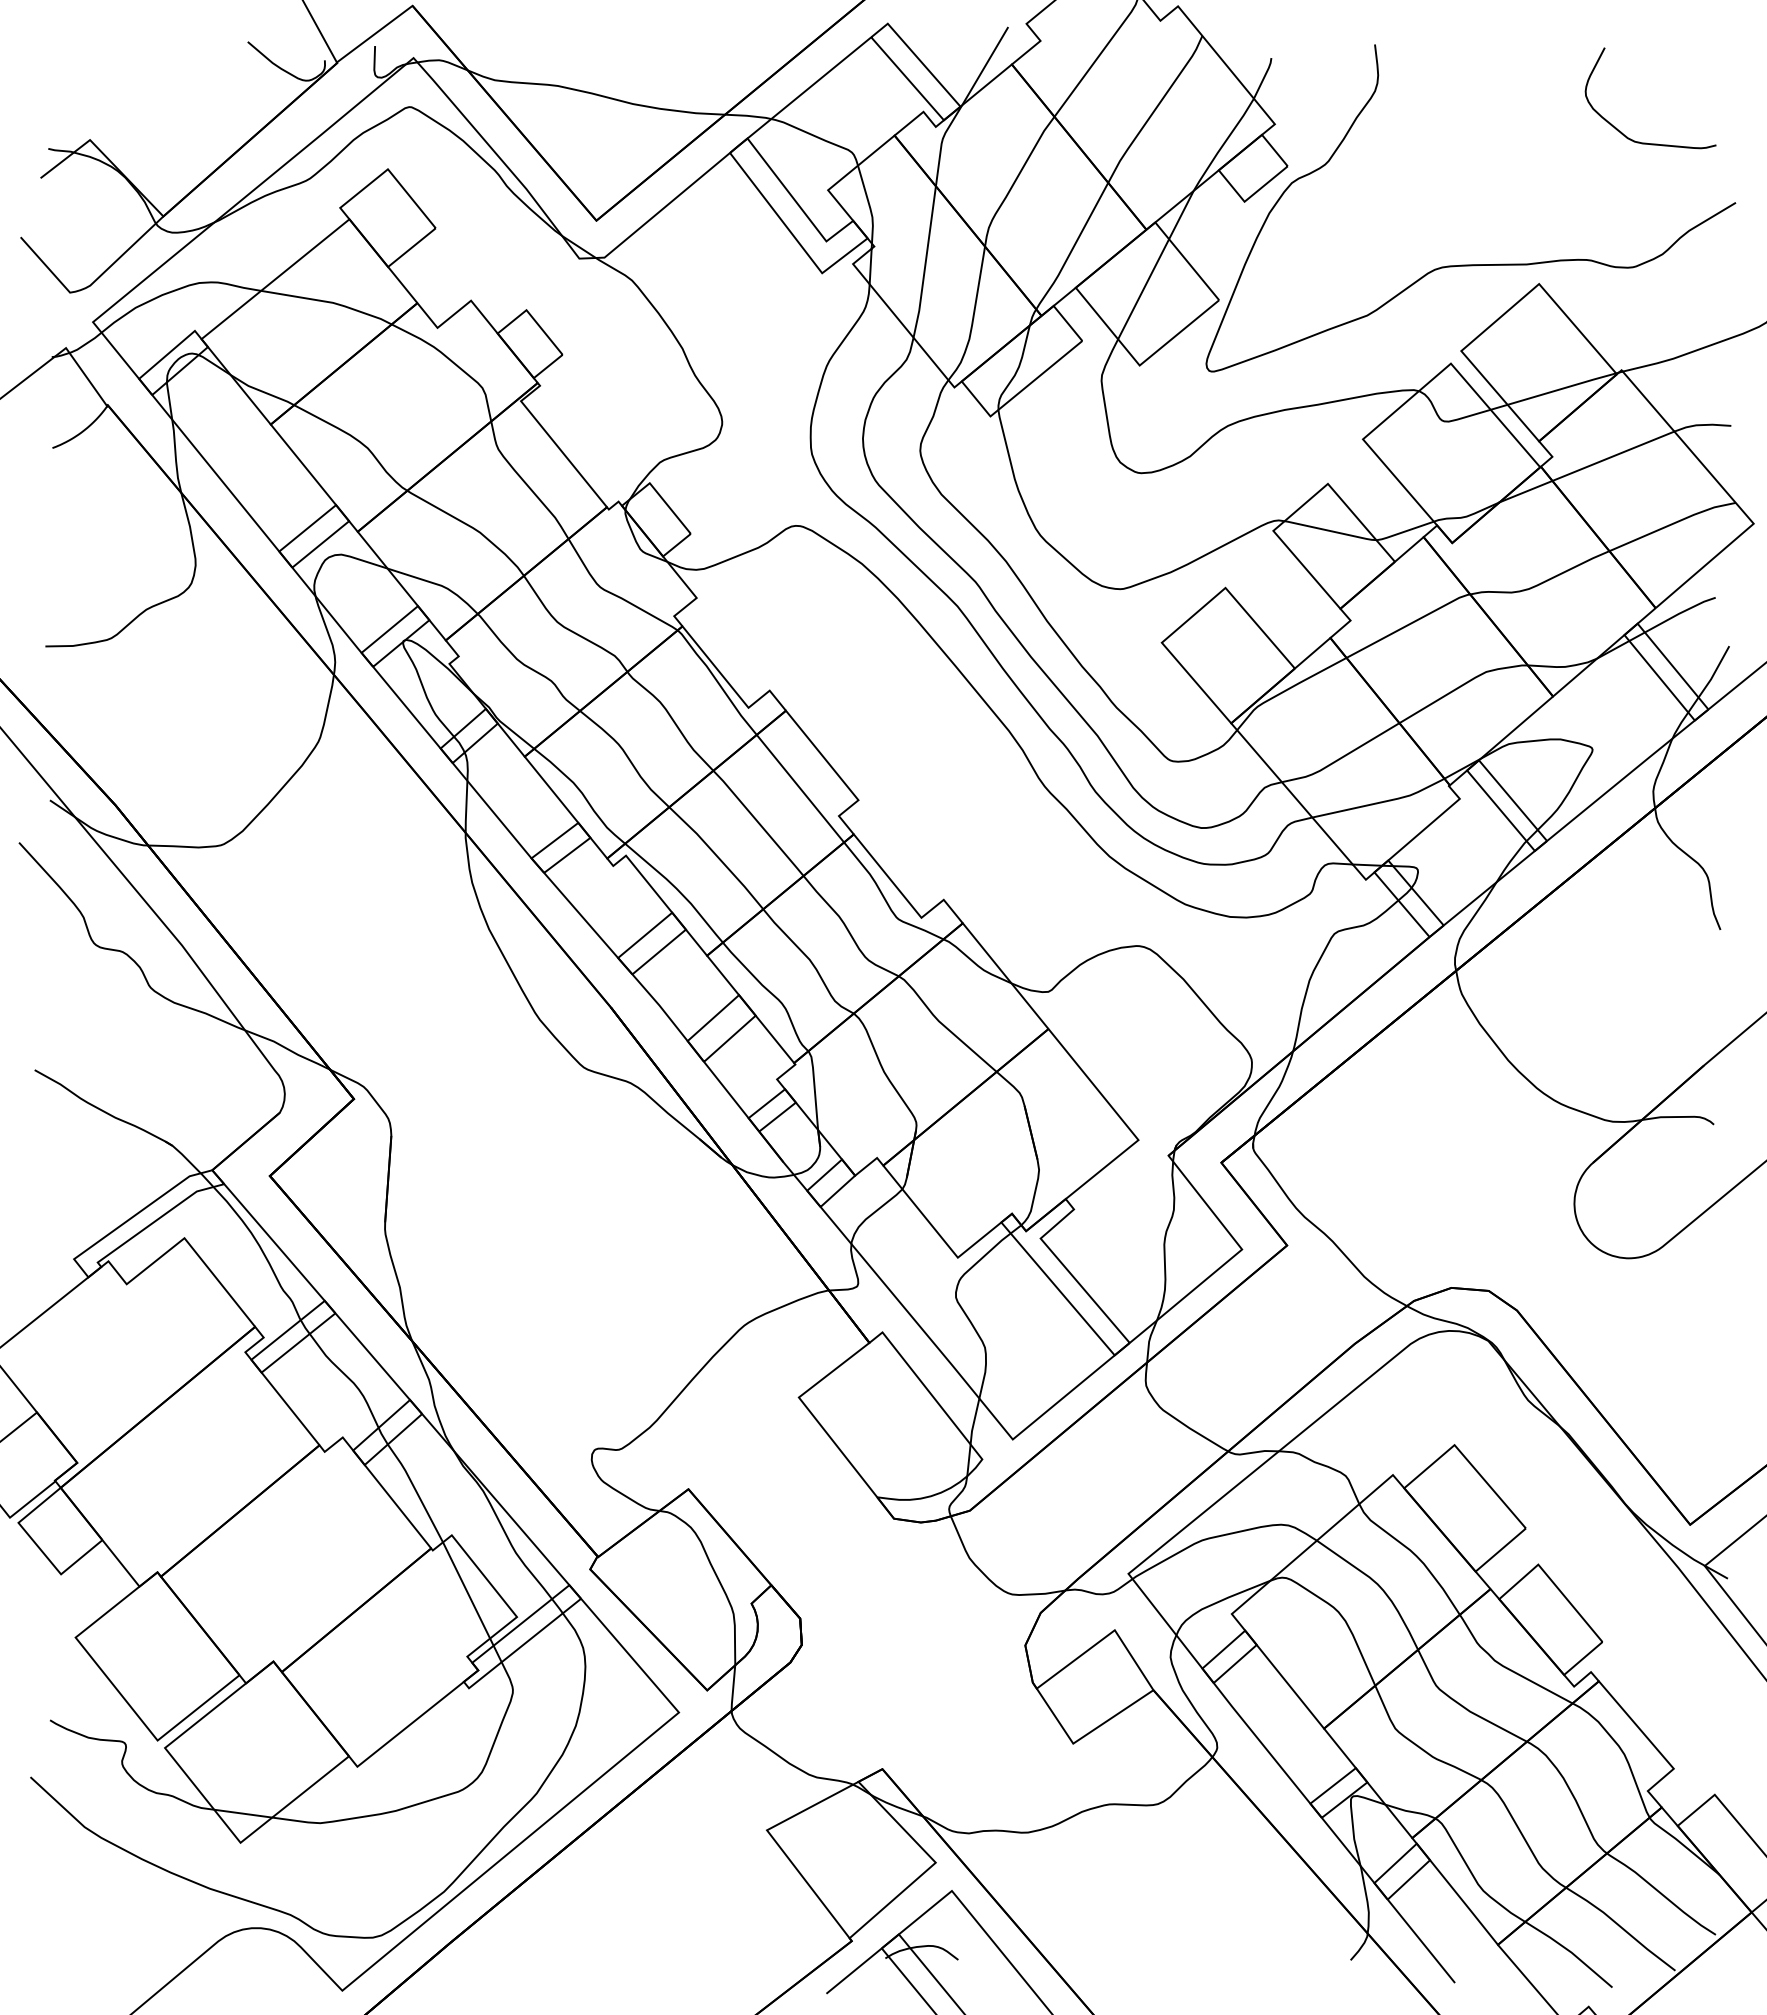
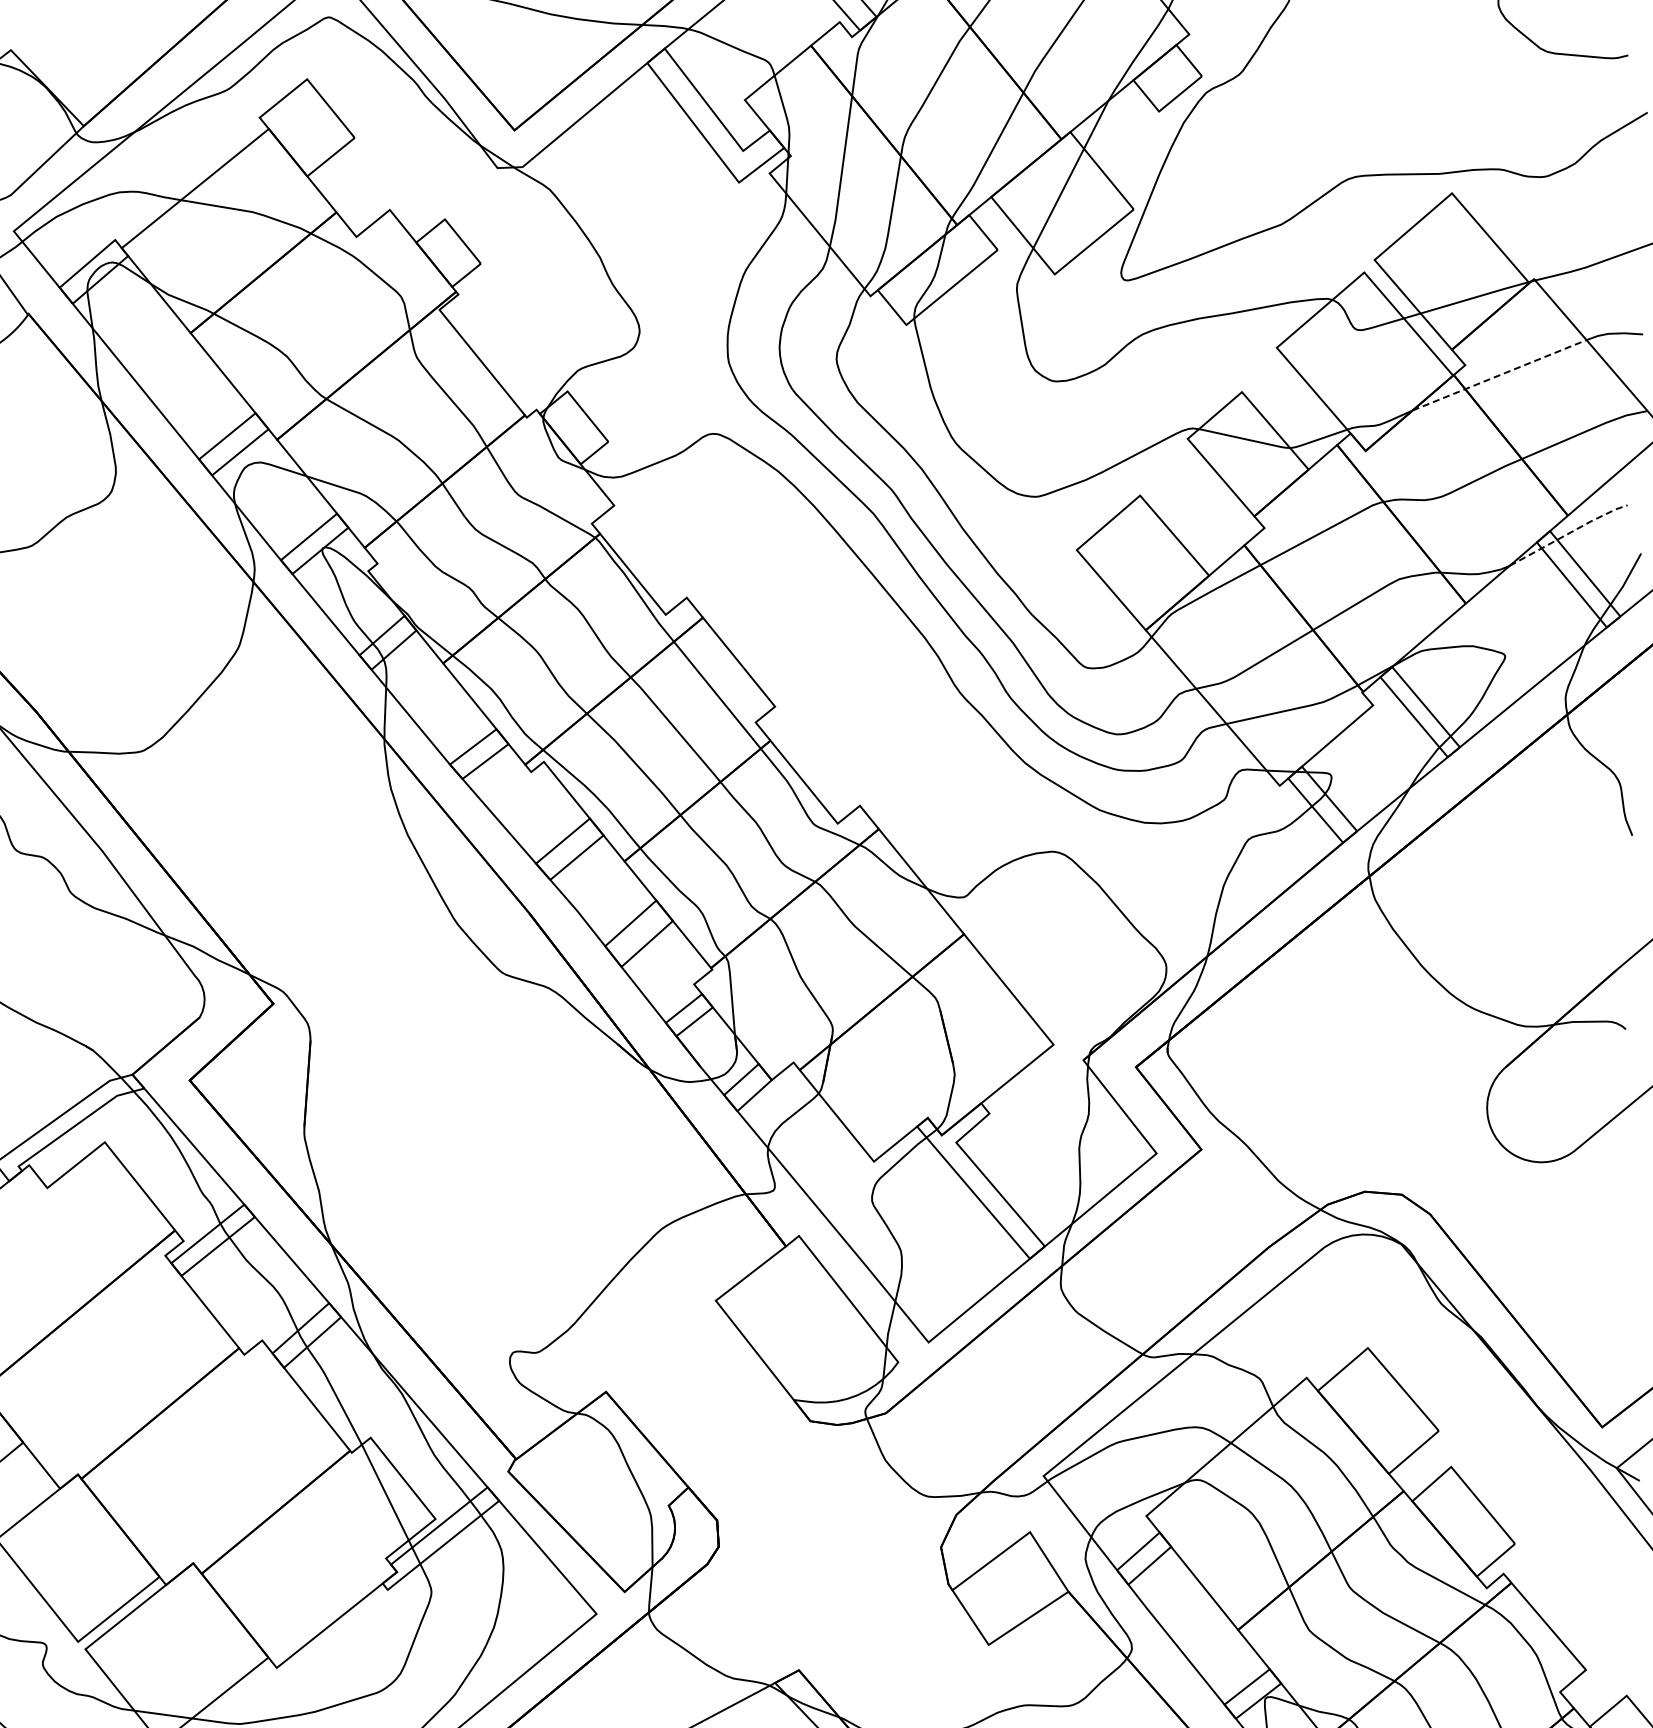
line: (1587, 466) -> (1500, 374), solid -> dashed
line: (1657, 625) -> (1569, 532), solid -> dashed

